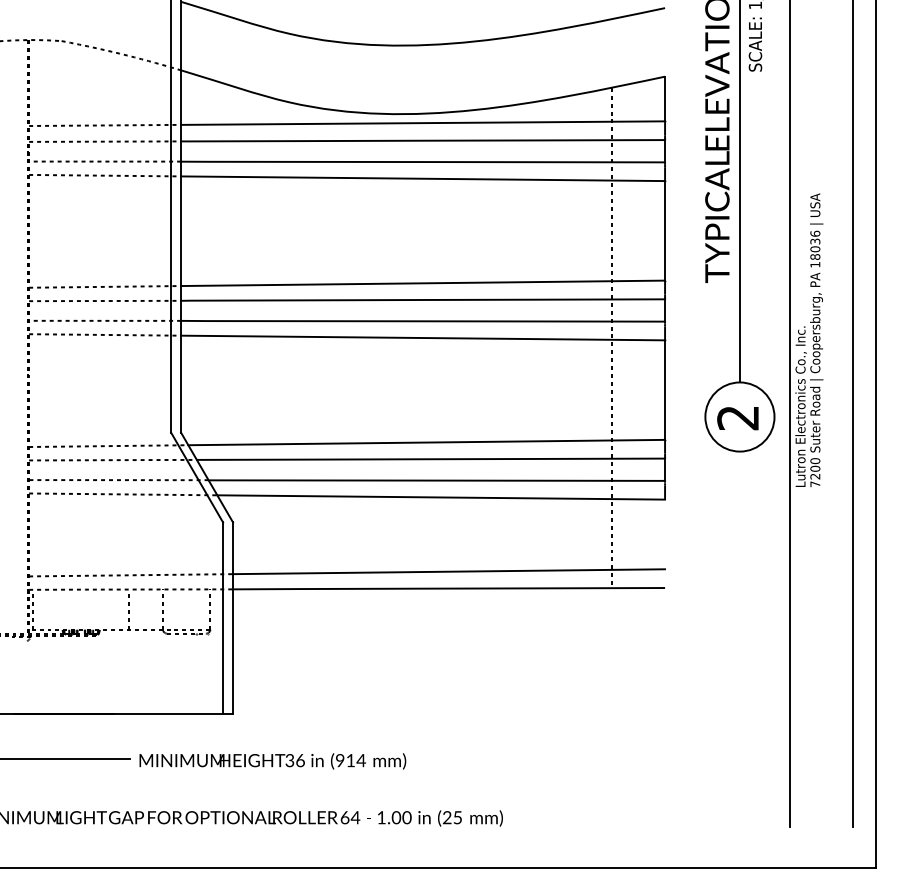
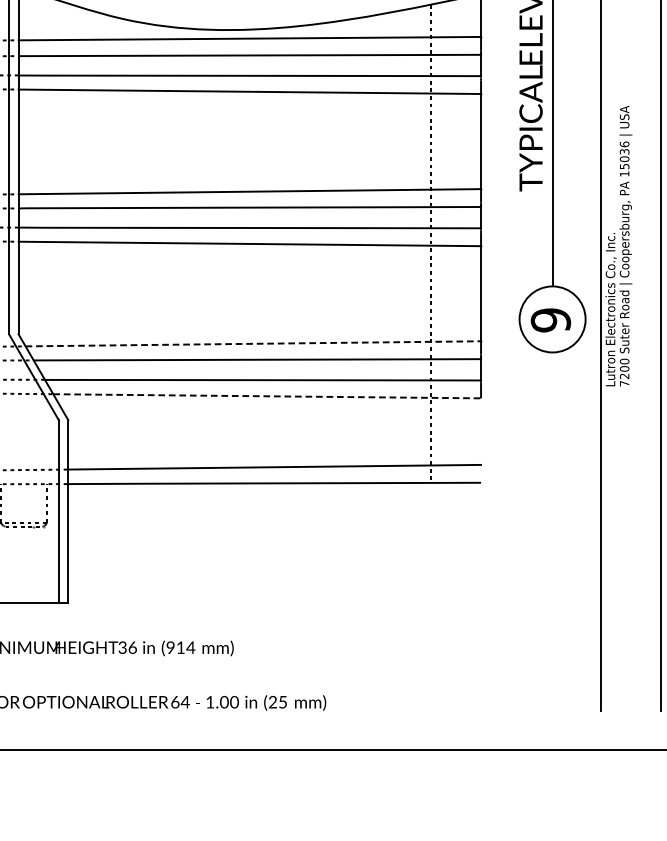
text: (815, 256) -> (624, 166), 18036 -> 15036
text: (738, 417) -> (551, 319), 2 -> 9
line: (427, 442) -> (254, 343), solid -> dashed
line: (441, 497) -> (267, 396), solid -> dashed

